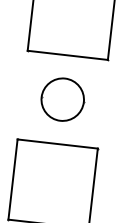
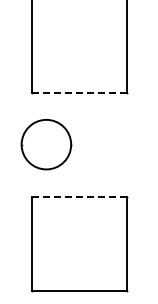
line: (67, 55) -> (79, 92), solid -> dashed
part: (62, 99) -> (46, 144), moved
line: (56, 143) -> (78, 196), solid -> dashed

